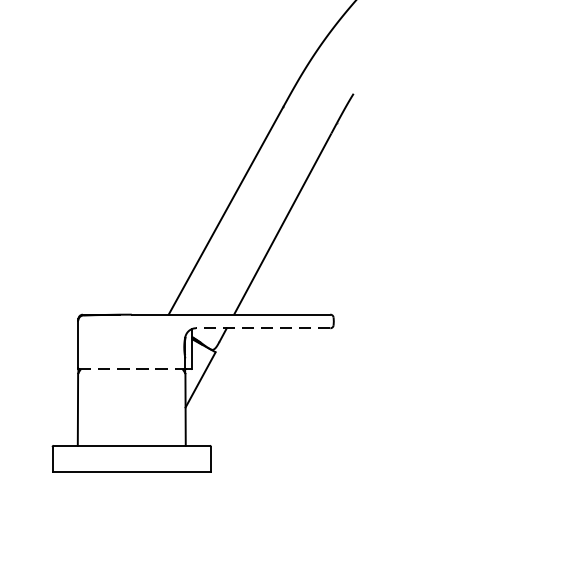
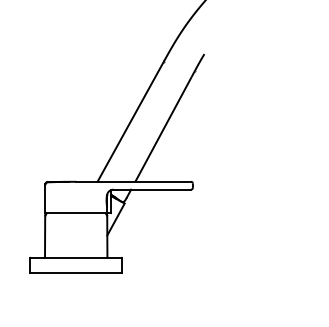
line: (263, 327) -> (152, 189), dashed -> solid
line: (132, 369) -> (76, 213), dashed -> solid

